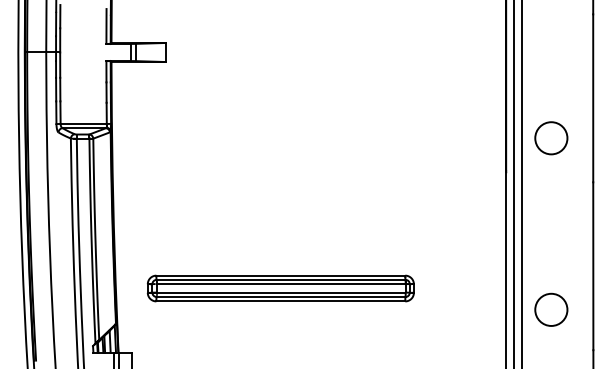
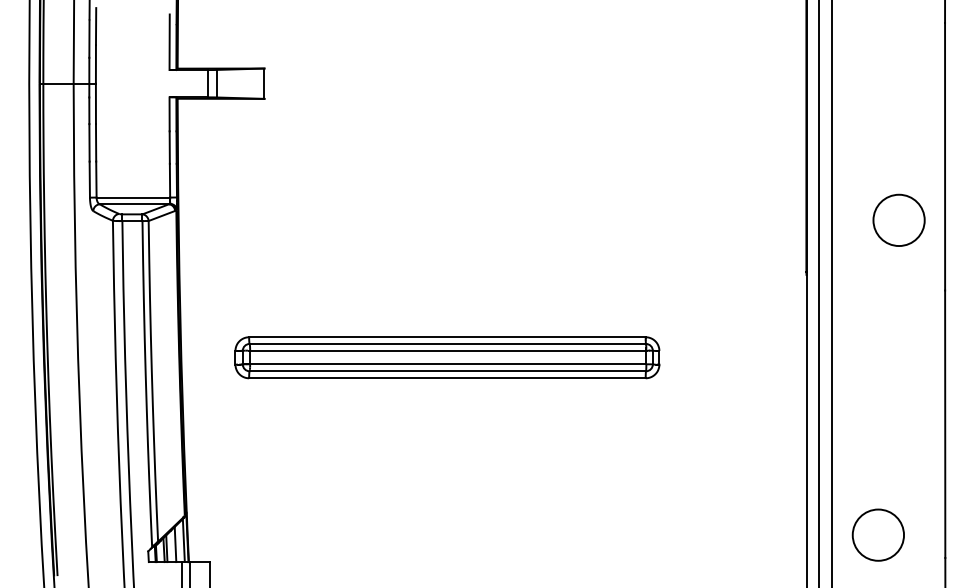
circle: (551, 138) -> (899, 220), moved
part: (280, 288) -> (446, 357), moved
circle: (551, 309) -> (878, 534), moved

